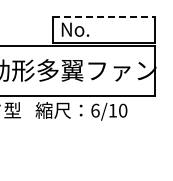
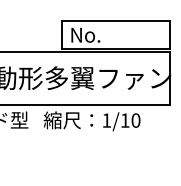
line: (104, 16) -> (116, 21), dashed -> solid
text: (95, 110) -> (106, 120), 6/10 -> 1/10

